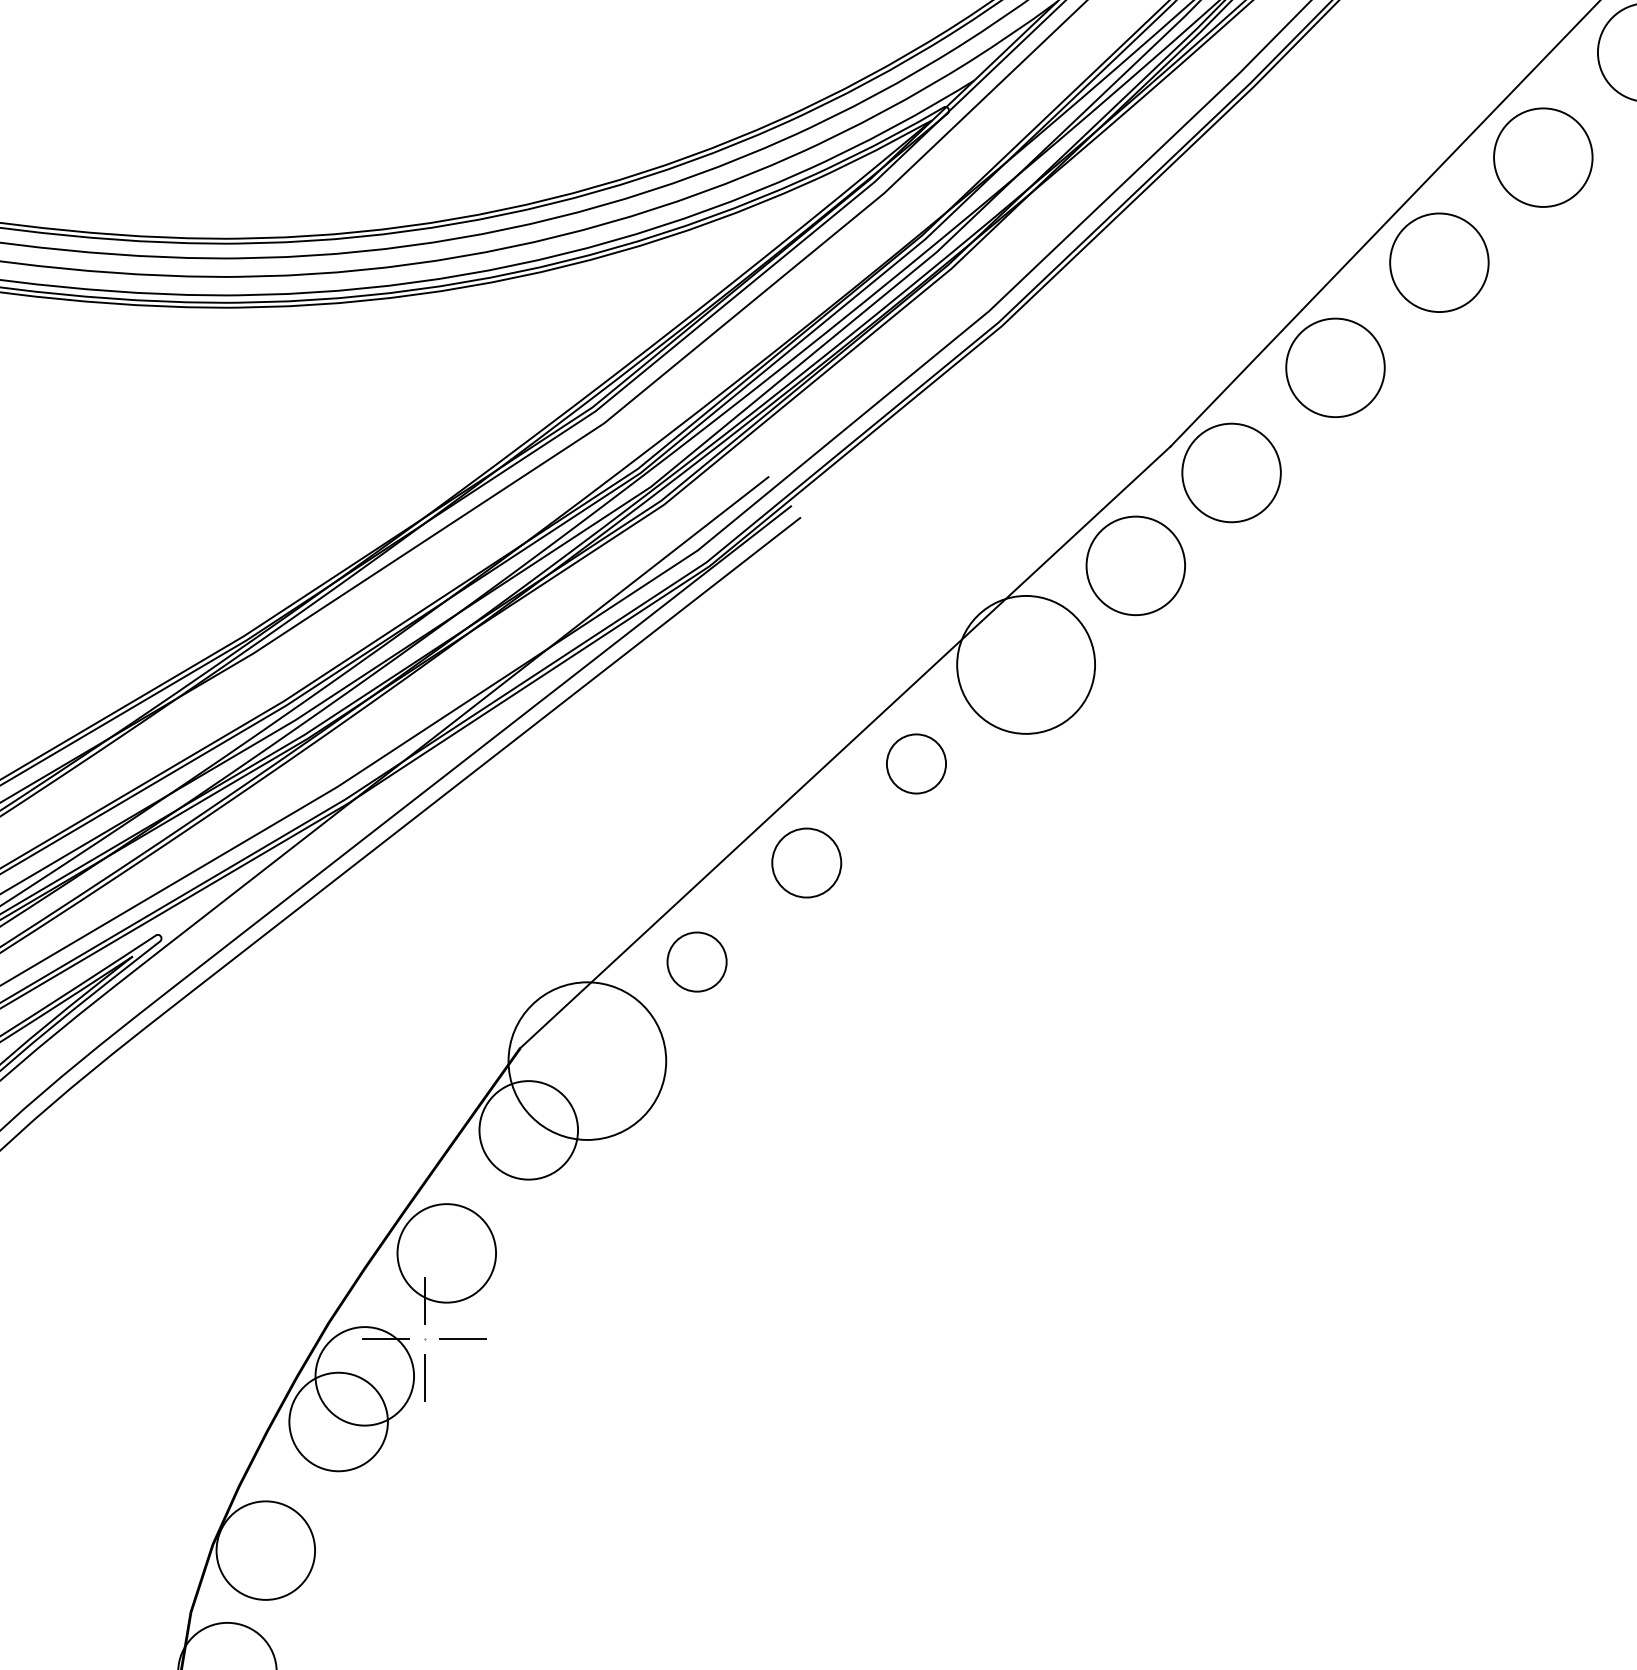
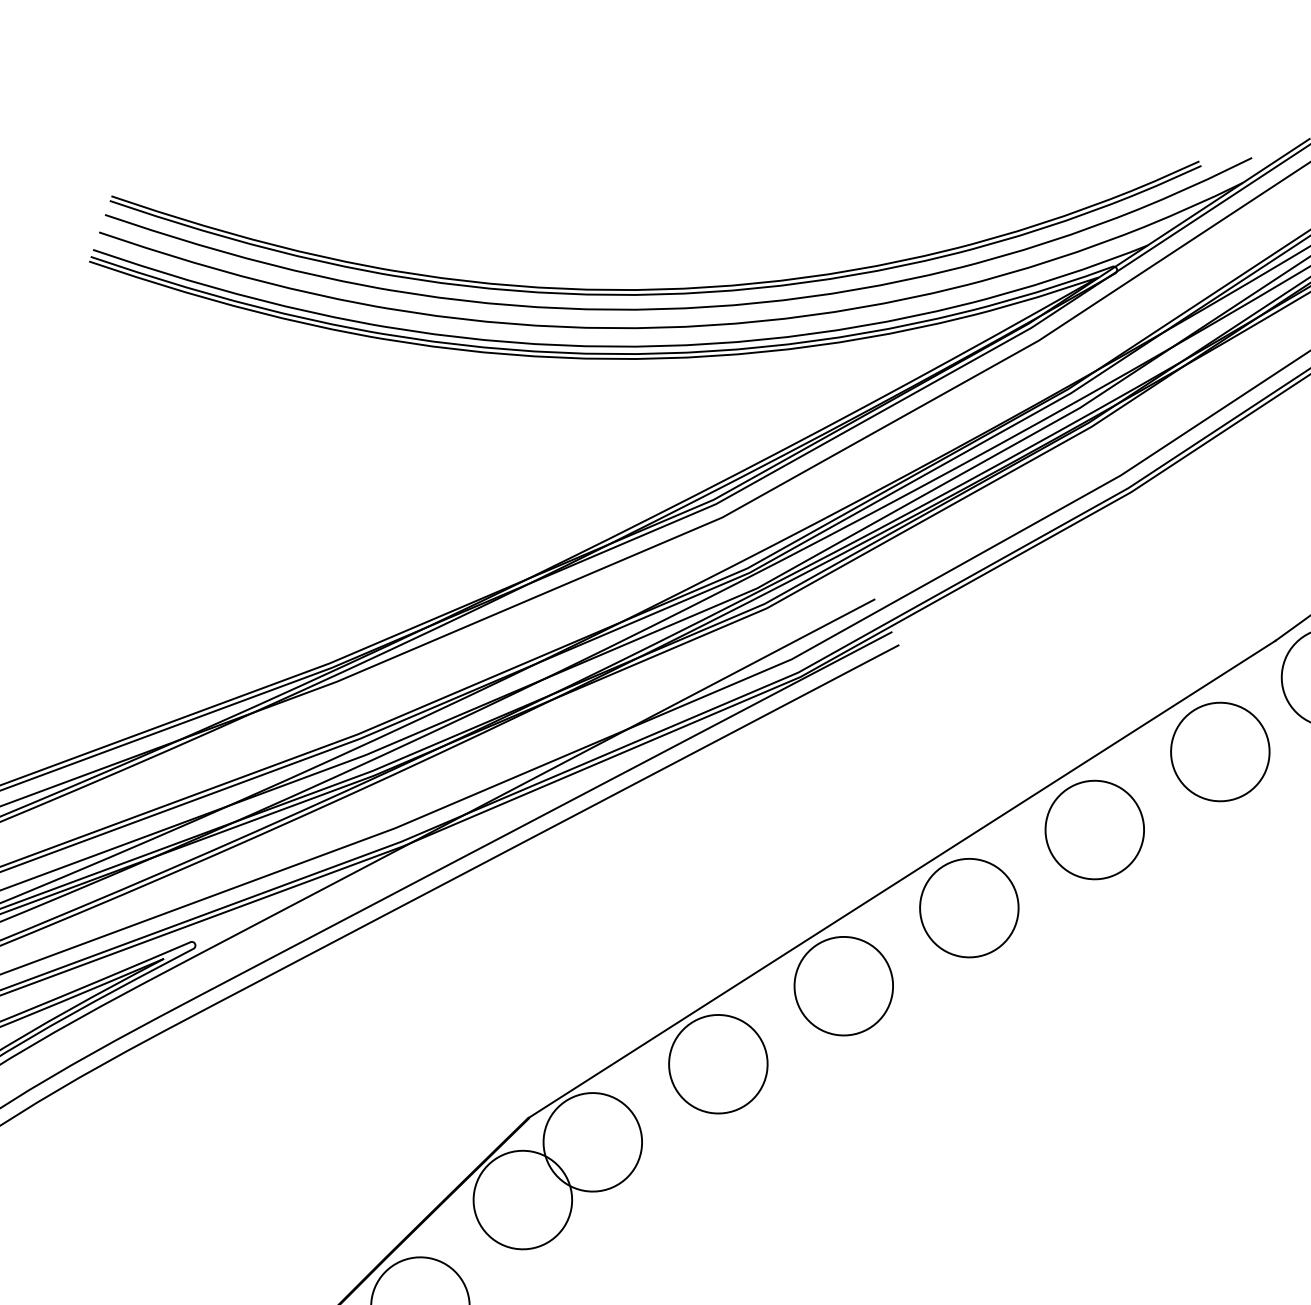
circle: (1025, 664) -> (1094, 829), size x0.71
circle: (916, 763) -> (969, 907), size x1.67
circle: (806, 862) -> (843, 985), size x1.43
circle: (696, 961) -> (717, 1063), size x1.67
circle: (587, 1060) -> (593, 1141), size x0.62

